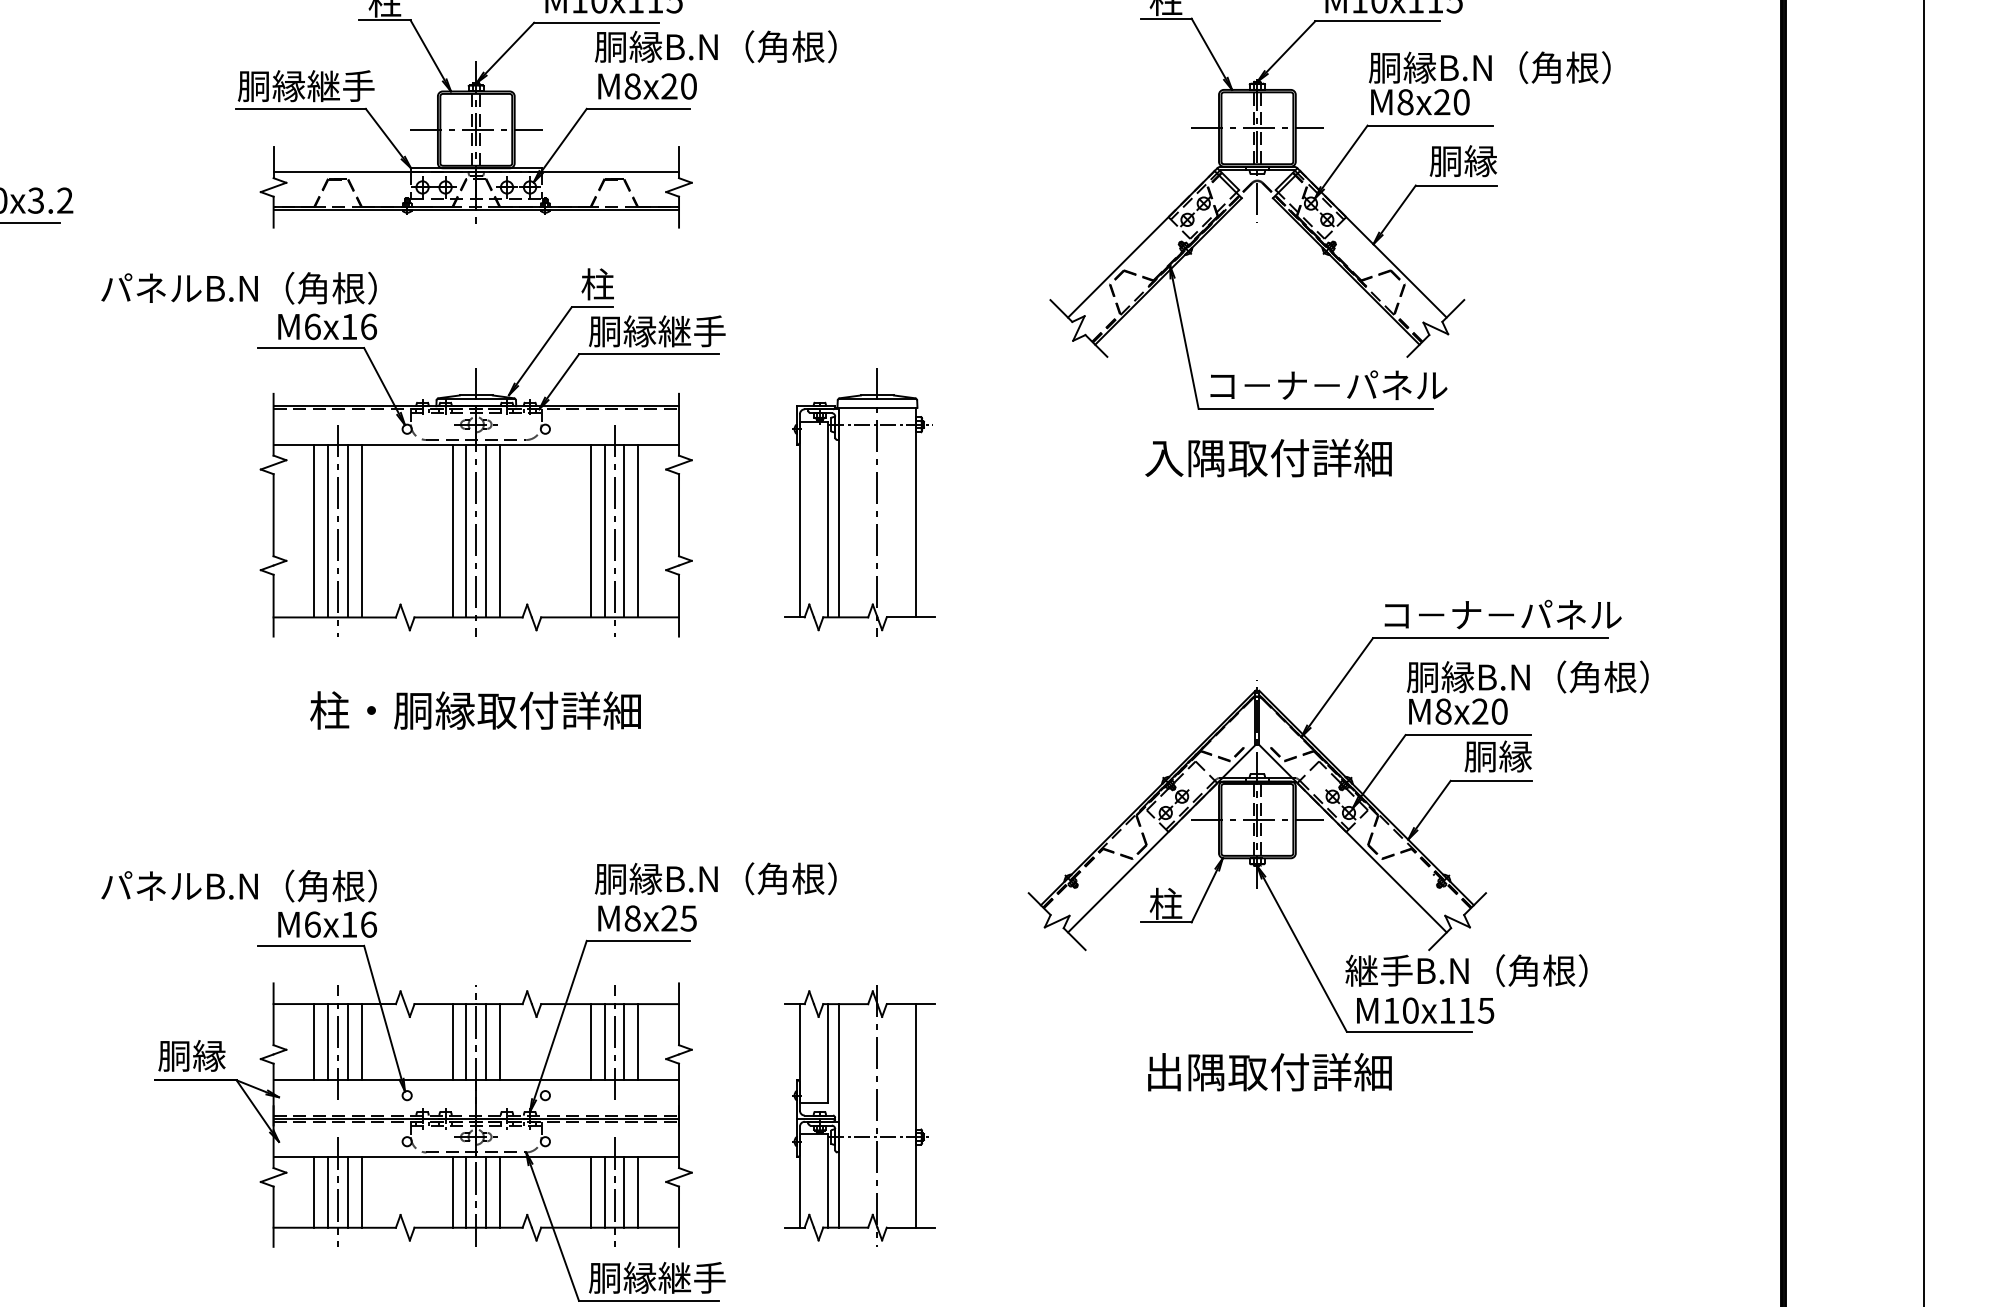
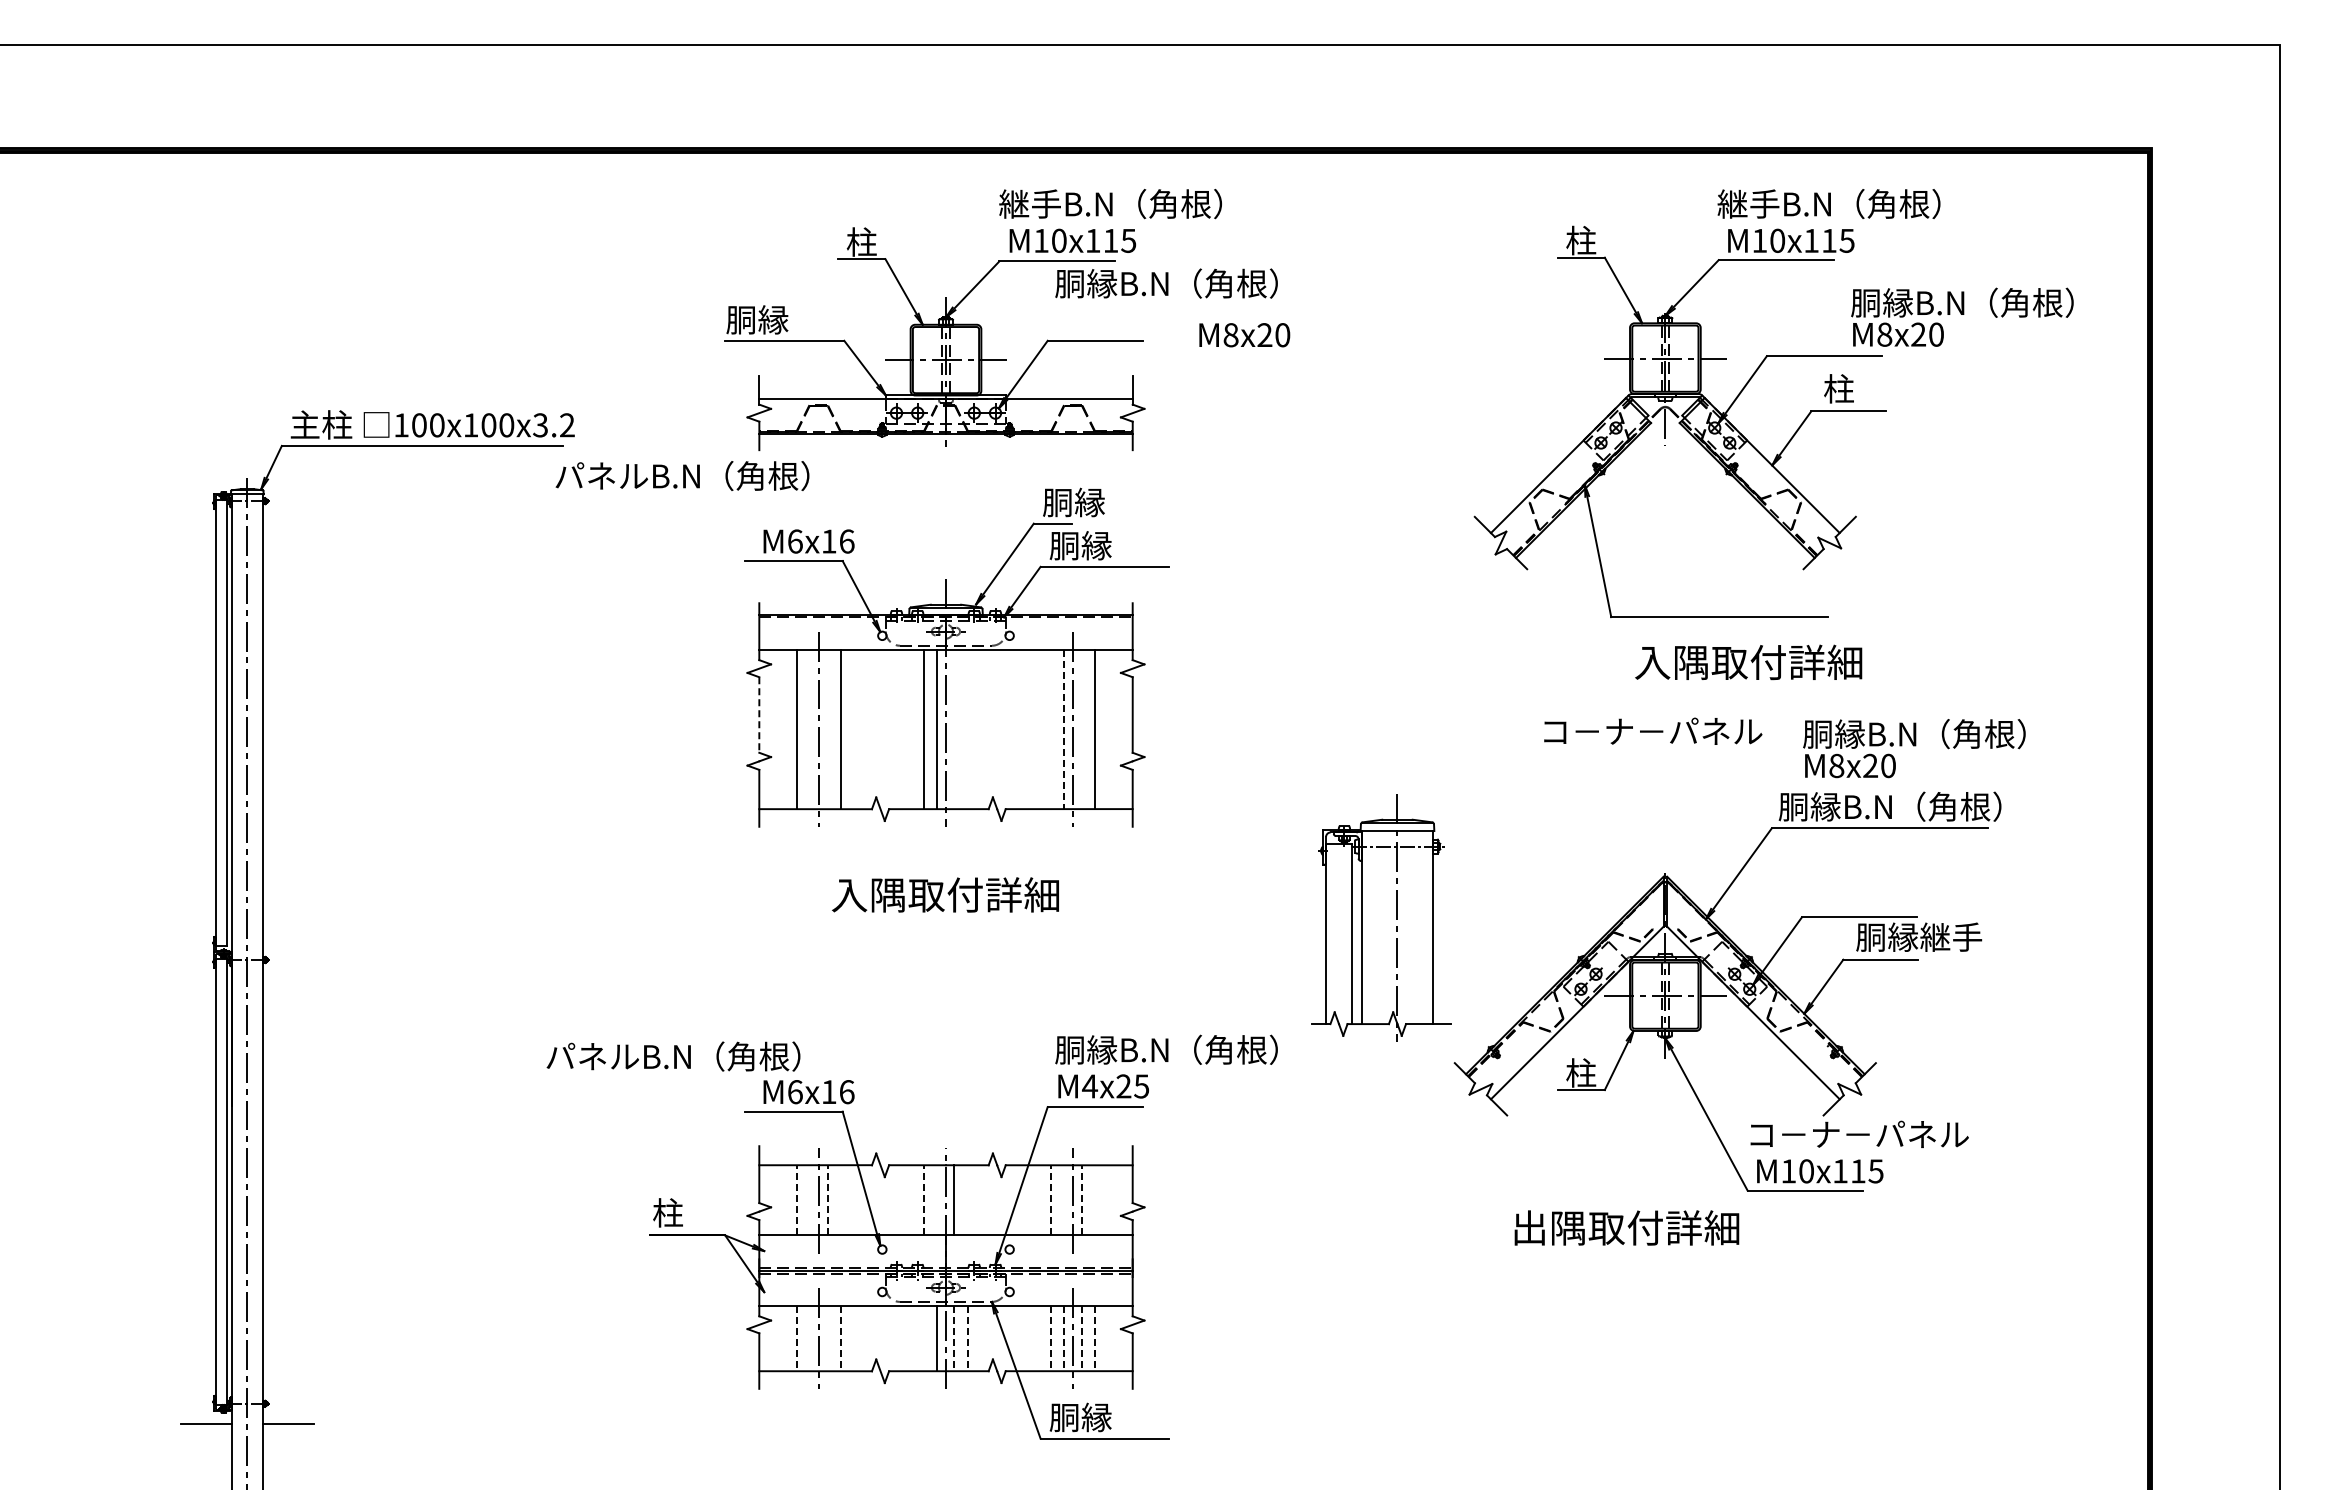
text: (1489, 82) -> (1962, 316), moved
text: (341, 85) -> (821, 319), 胴縁継手 -> 胴縁
text: (647, 86) -> (1244, 335), moved
text: (1463, 160) -> (1855, 388), 胴縁 -> 柱
text: (614, 284) -> (1073, 502), 柱 -> 胴縁
text: (239, 287) -> (682, 475), moved
text: (691, 331) -> (1144, 545), 胴縁継手 -> 胴縁
text: (1329, 384) -> (1653, 730), moved
text: (1268, 458) -> (1748, 662), moved
part: (860, 501) -> (1381, 917), moved
line: (273, 515) -> (759, 715), solid -> dashed
line: (328, 530) -> (809, 729), removed
line: (347, 530) -> (827, 729), removed
line: (485, 530) -> (954, 729), removed
line: (499, 530) -> (967, 729), removed
line: (590, 530) -> (1051, 729), removed
line: (604, 530) -> (1064, 729), solid -> dashed
line: (624, 530) -> (1082, 729), removed
text: (1500, 614) -> (1889, 806), コ－ナ－パネル -> 胴縁B.N（角根）
text: (1527, 692) -> (1914, 748), moved
text: (475, 710) -> (945, 894), 柱・胴縁取付詳細 -> 入隅取付詳細
text: (1568, 755) -> (1951, 936), 胴縁 -> 胴縁継手
text: (239, 885) -> (673, 1056), moved
text: (633, 918) -> (1090, 1086), M8x25 -> M4x25
text: (1466, 970) -> (1857, 1134), 継手B.N（角根） -> コ－ナ－パネル
line: (313, 1041) -> (796, 1199), solid -> dashed
line: (347, 1041) -> (827, 1199), solid -> dashed
line: (452, 1041) -> (924, 1199), solid -> dashed
line: (590, 1041) -> (1051, 1199), solid -> dashed
line: (624, 1041) -> (1082, 1199), solid -> dashed
line: (328, 1042) -> (809, 1200), removed
line: (361, 1042) -> (840, 1200), removed
line: (465, 1042) -> (936, 1200), removed
line: (499, 1042) -> (967, 1200), removed
line: (604, 1042) -> (1064, 1200), removed
line: (638, 1042) -> (1095, 1200), removed
text: (192, 1055) -> (684, 1212), 胴縁 -> 柱
text: (1269, 1071) -> (1626, 1227), moved
part: (860, 1116) -> (1299, 1268), removed
line: (313, 1192) -> (796, 1338), solid -> dashed
line: (328, 1192) -> (809, 1338), removed
line: (347, 1192) -> (827, 1338), removed
line: (361, 1192) -> (840, 1338), solid -> dashed
line: (452, 1192) -> (924, 1338), removed
line: (485, 1192) -> (954, 1338), solid -> dashed
line: (499, 1192) -> (967, 1338), solid -> dashed
line: (590, 1192) -> (1051, 1338), solid -> dashed
line: (604, 1192) -> (1064, 1338), solid -> dashed
line: (624, 1192) -> (1082, 1338), solid -> dashed
line: (638, 1192) -> (1095, 1338), solid -> dashed
text: (691, 1277) -> (1144, 1417), 胴縁継手 -> 胴縁

